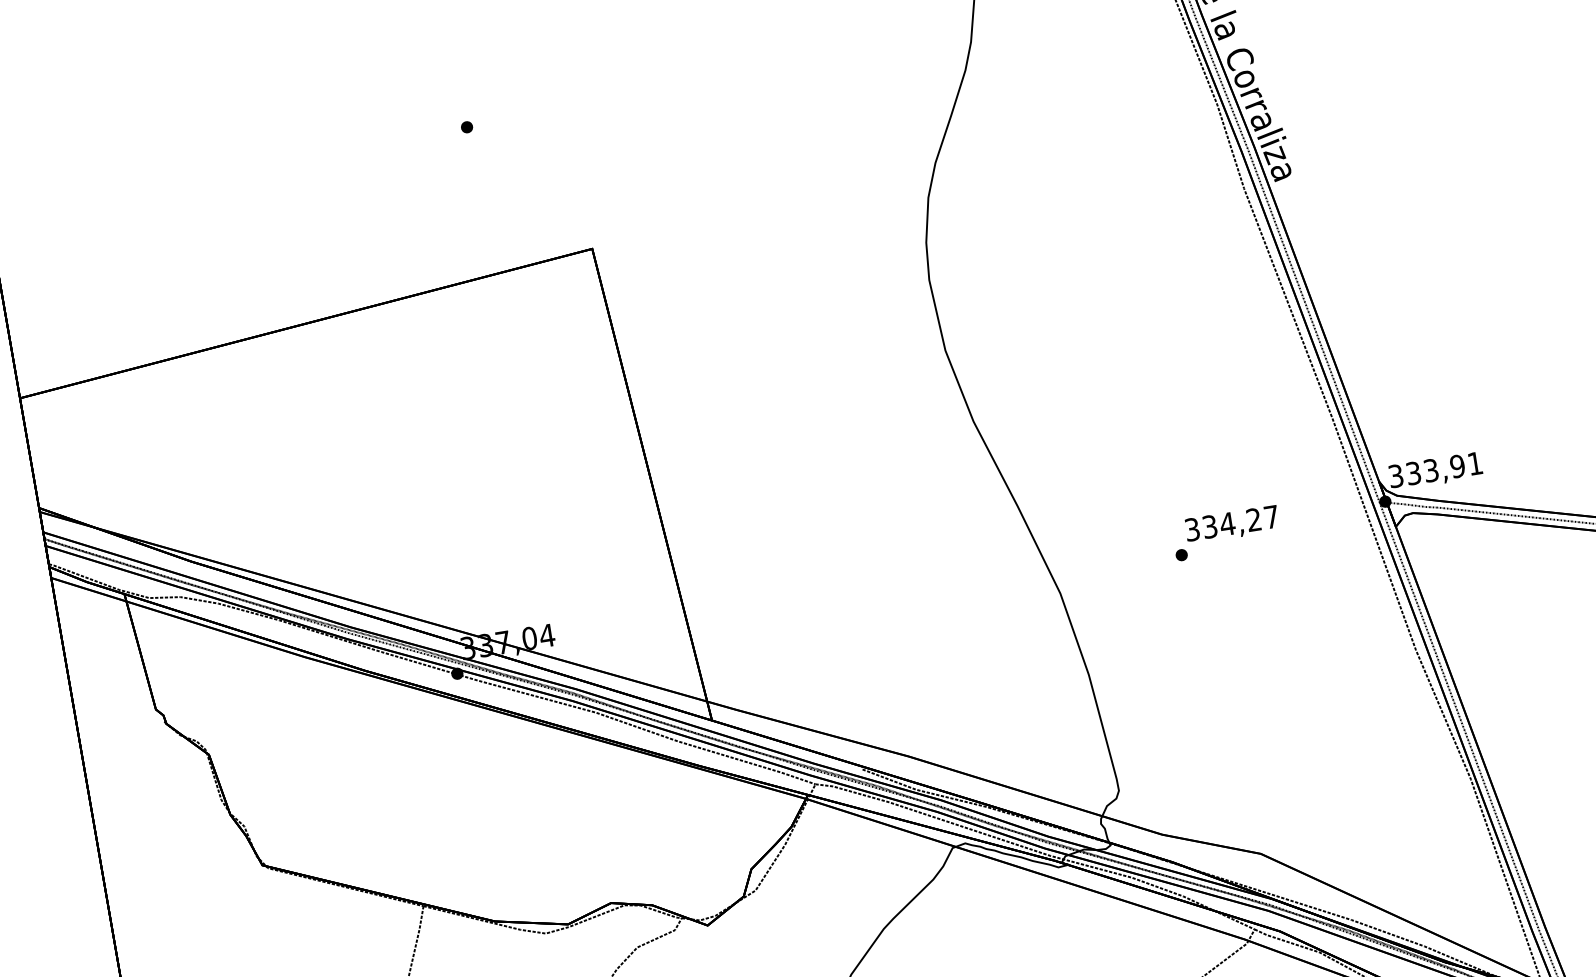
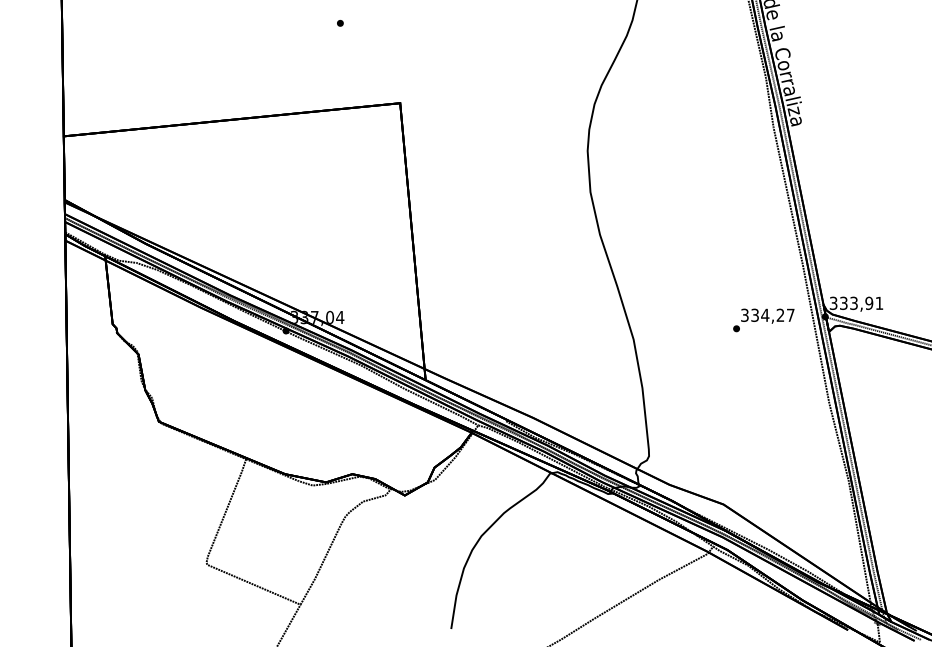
text: (1225, 533) -> (763, 320), moved

